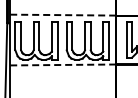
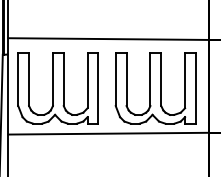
line: (63, 15) -> (109, 39), dashed -> solid
line: (63, 64) -> (109, 132), dashed -> solid

